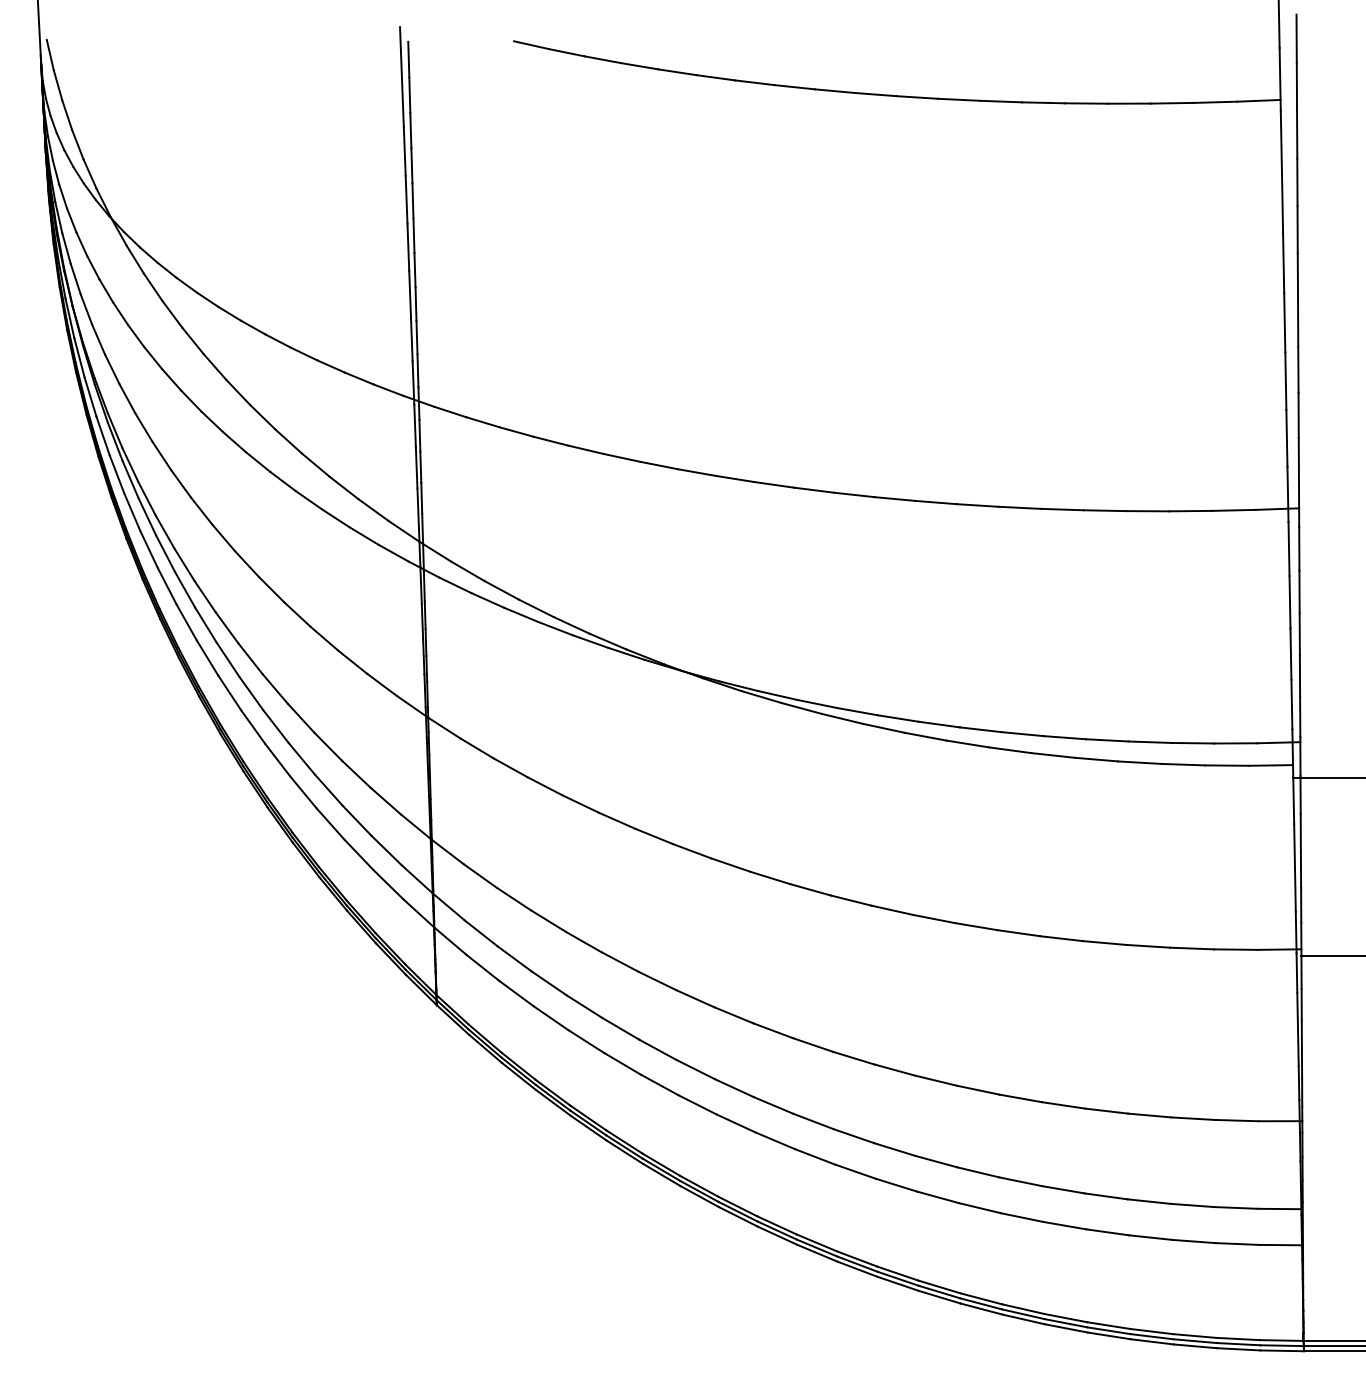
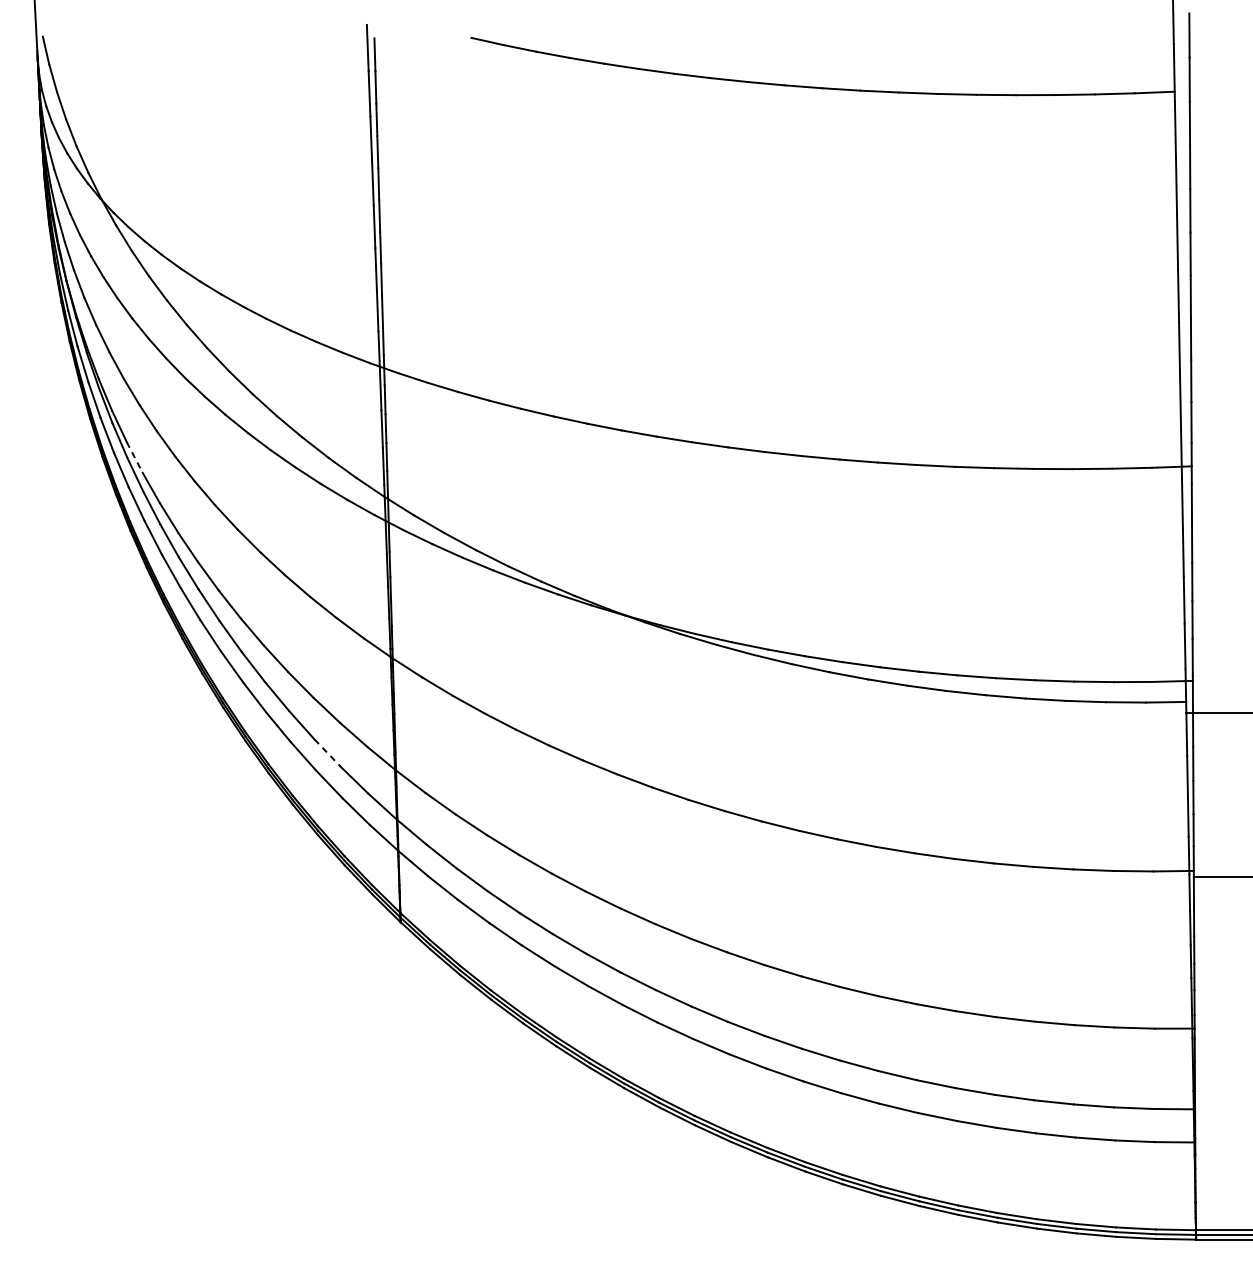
line: (146, 498) -> (134, 457), solid -> dashed
line: (357, 820) -> (327, 752), solid -> dashed

